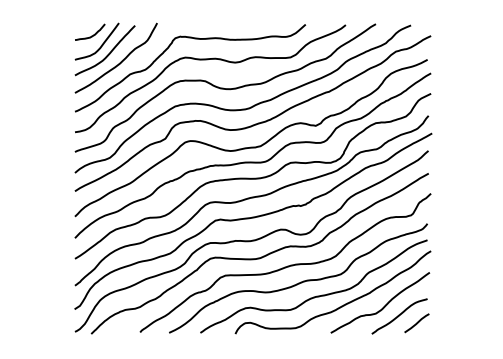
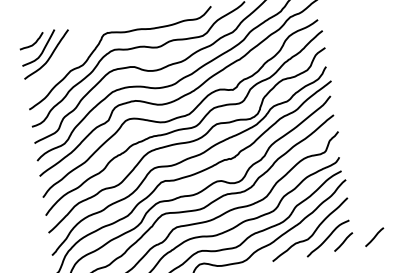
curve: (120, 61) -> (60, 61), removed
line: (453, 323) -> (374, 237), added

